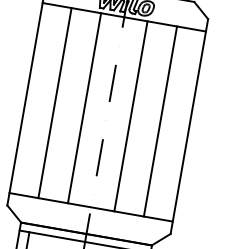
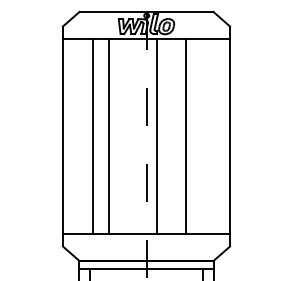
line: (84, 108) -> (108, 136), moved
line: (131, 116) -> (157, 136), moved
line: (160, 121) -> (186, 136), moved

